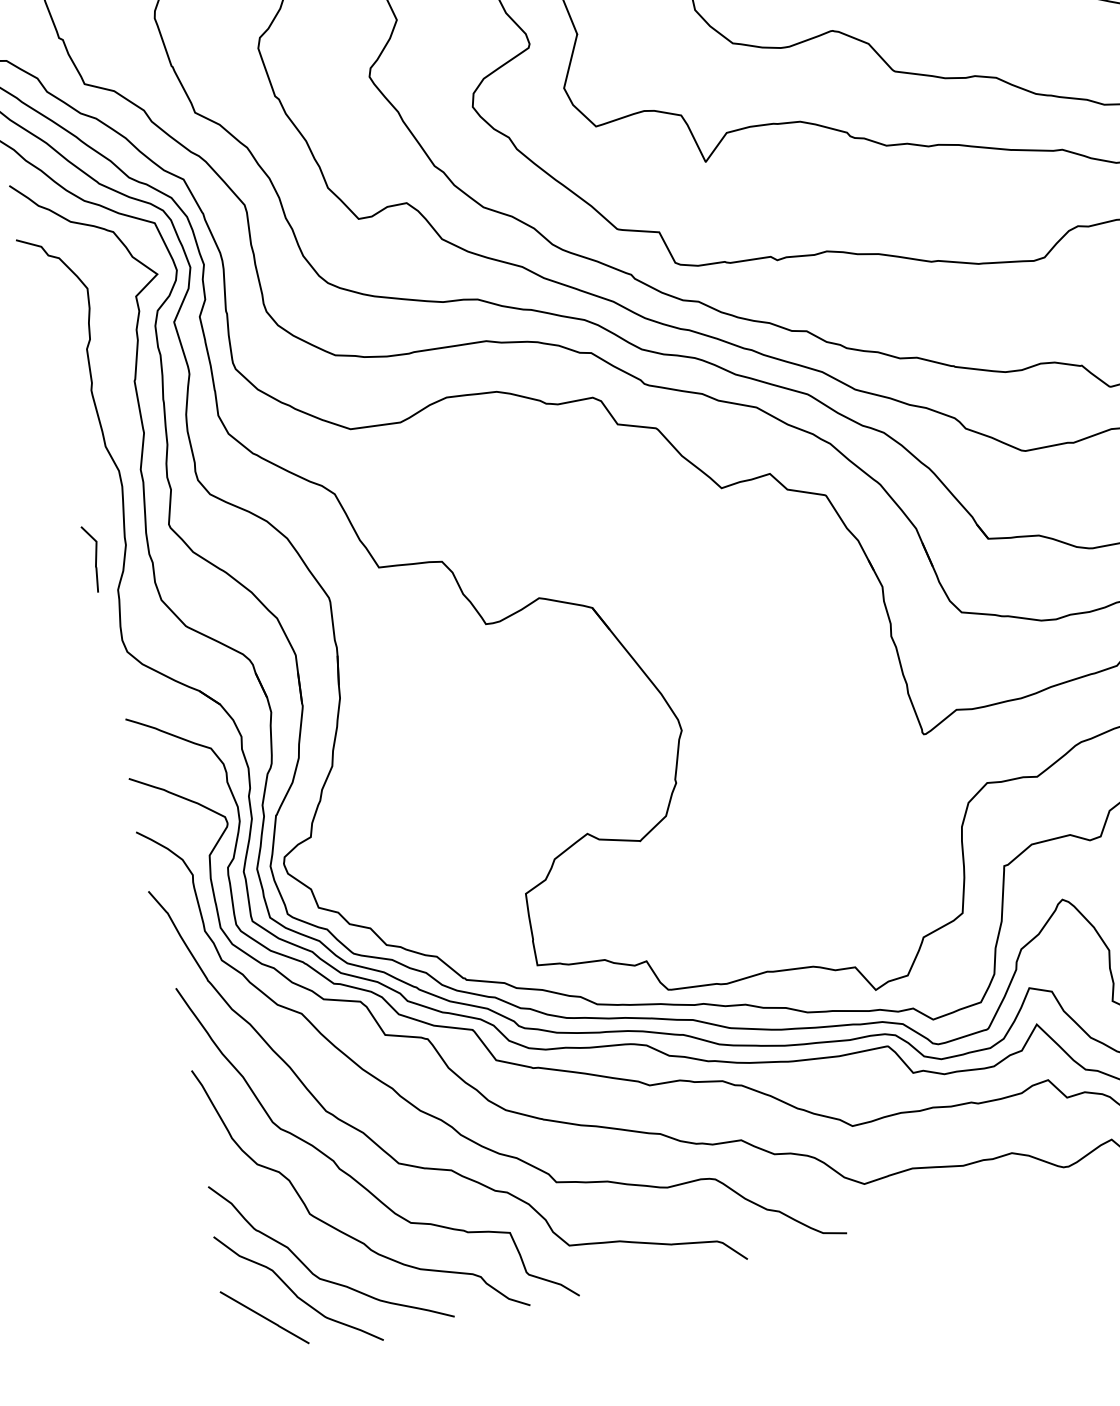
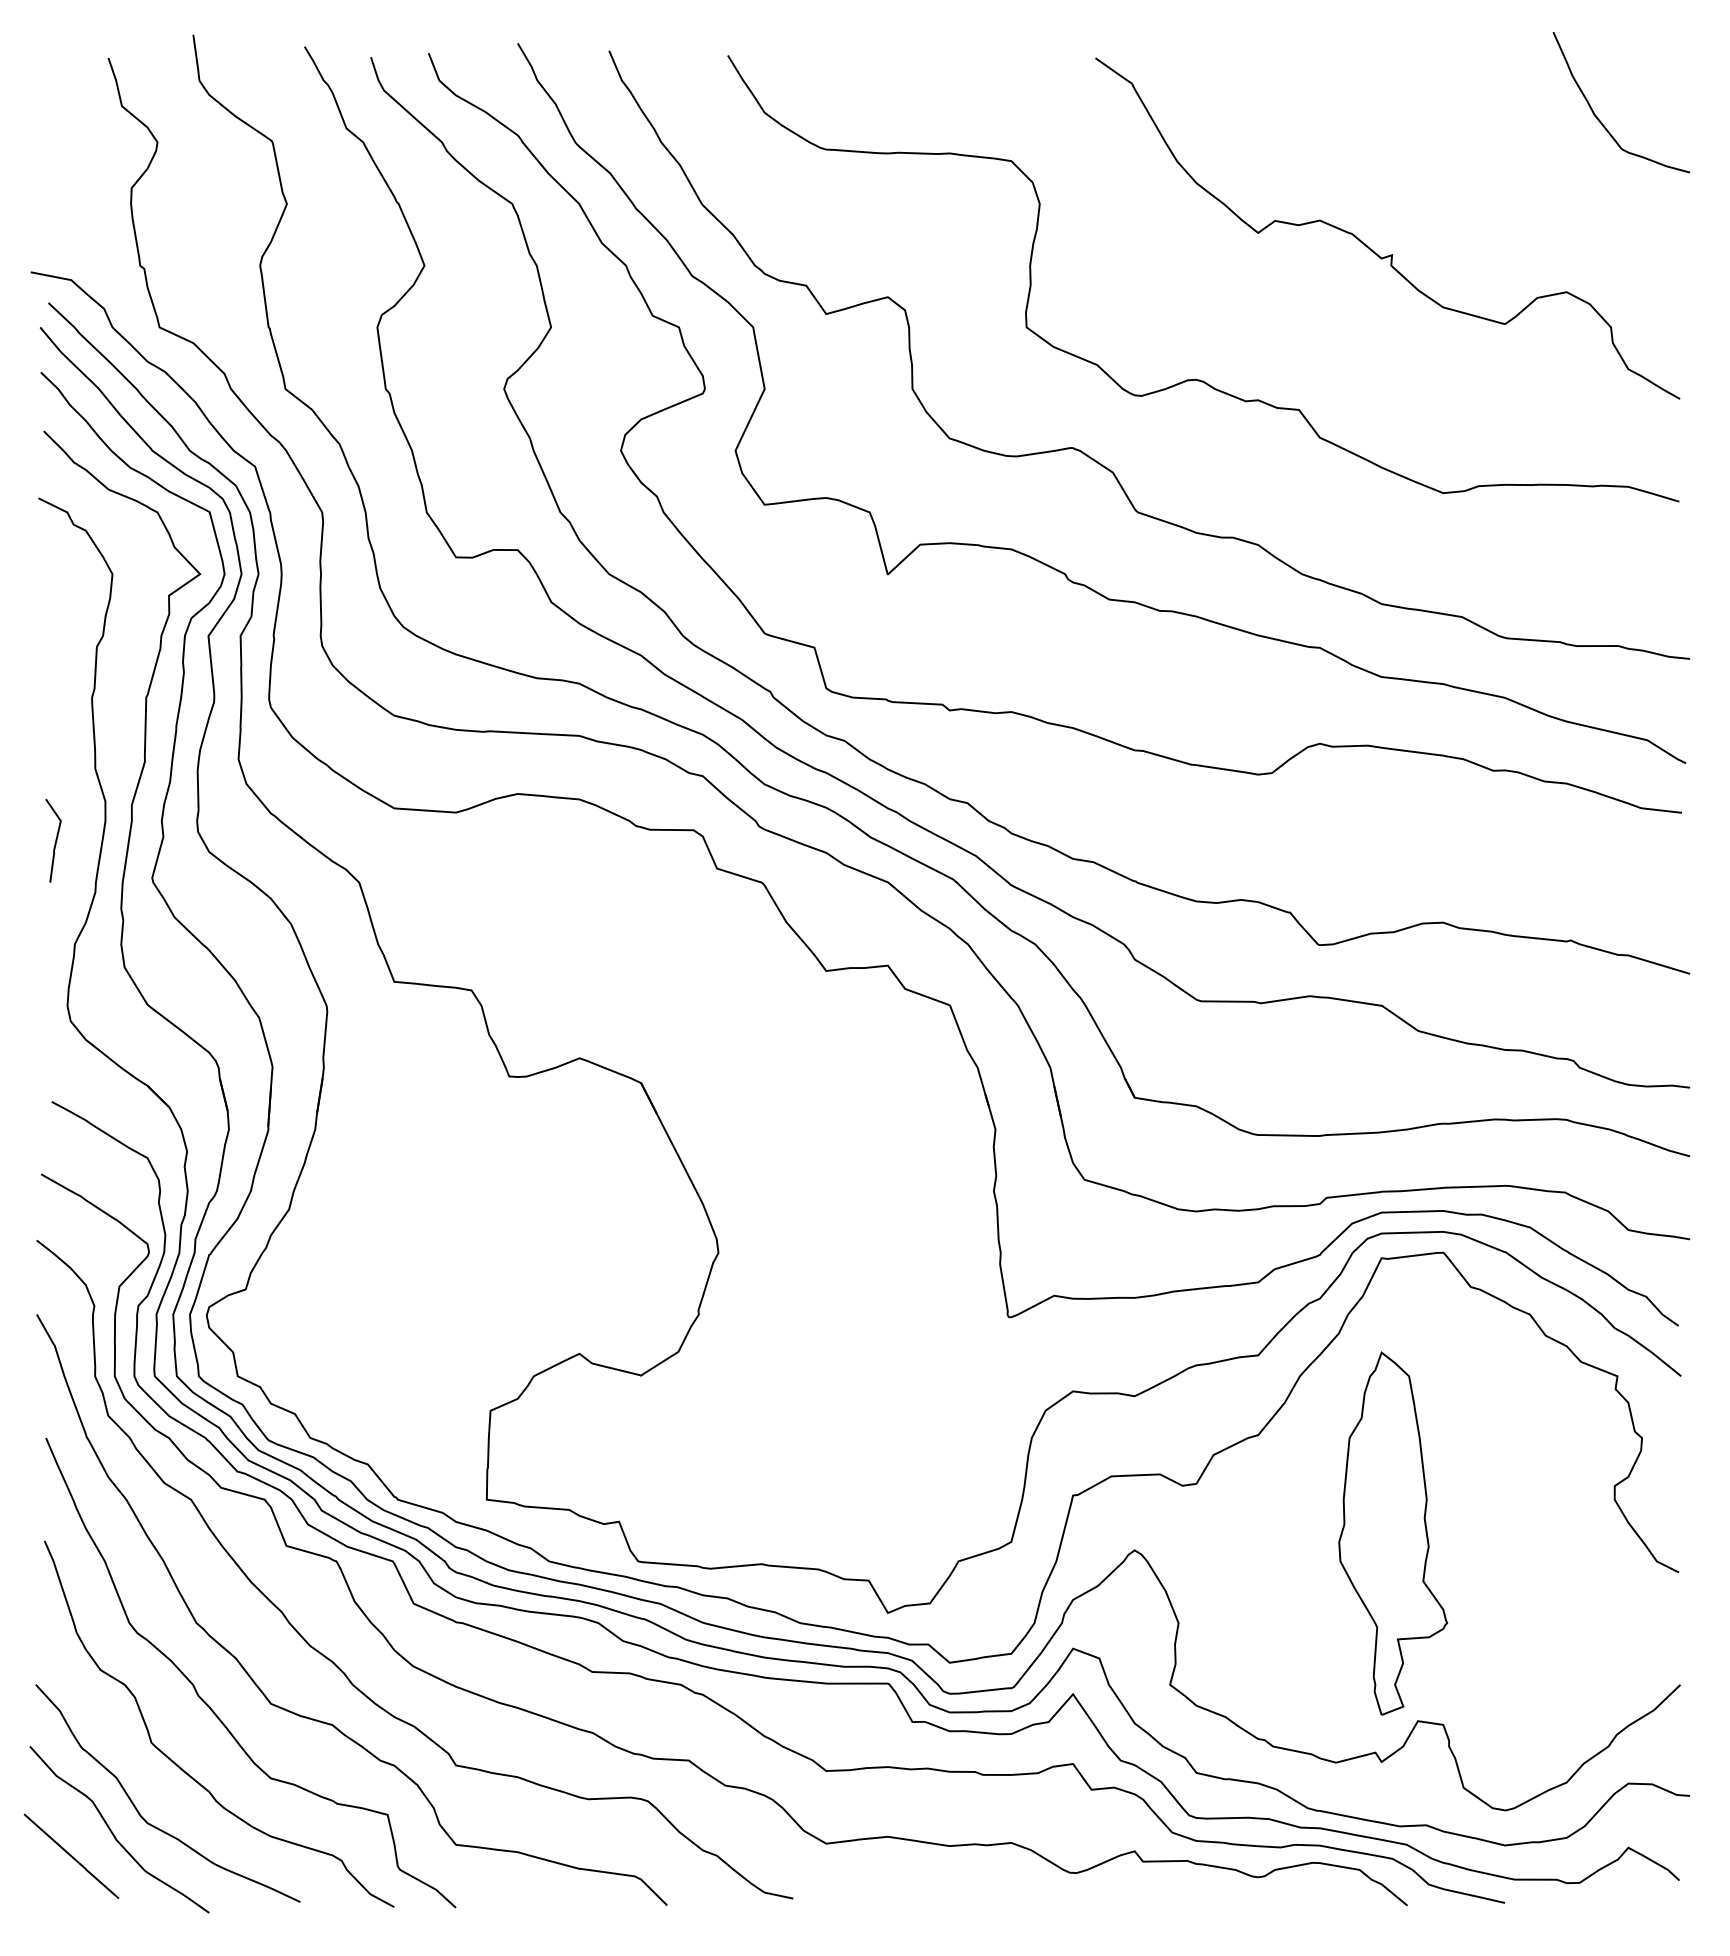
line: (95, 558) -> (55, 840), moved

